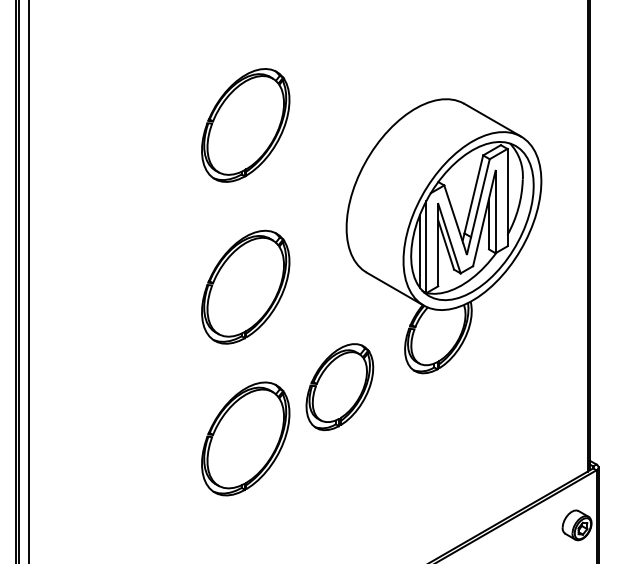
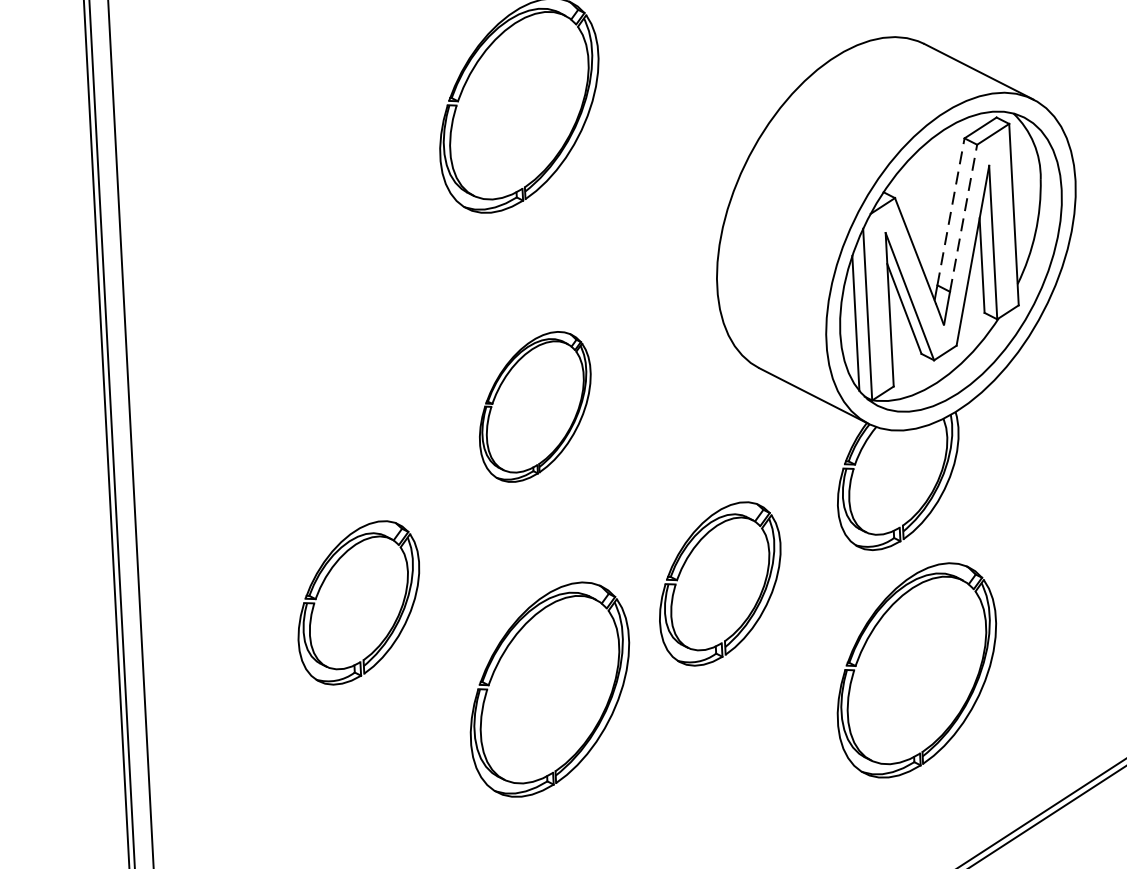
line: (473, 193) -> (950, 210), solid -> dashed
line: (480, 197) -> (963, 216), solid -> dashed
part: (245, 286) -> (534, 405), size x0.7
part: (145, 387) -> (358, 603), added
part: (442, 438) -> (916, 669), added

